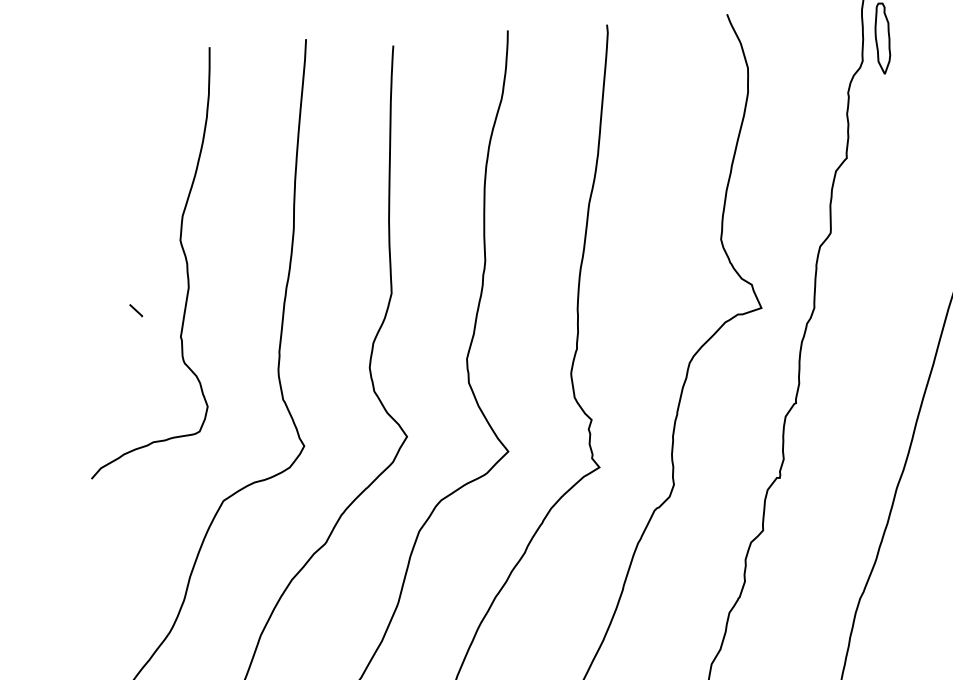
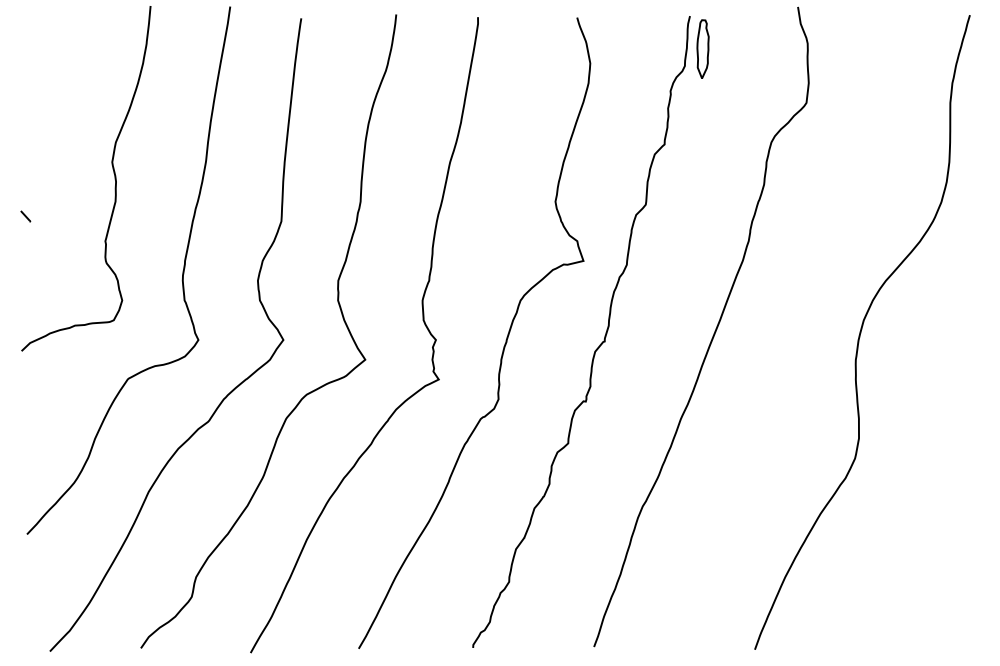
line: (135, 310) -> (25, 216), moved

